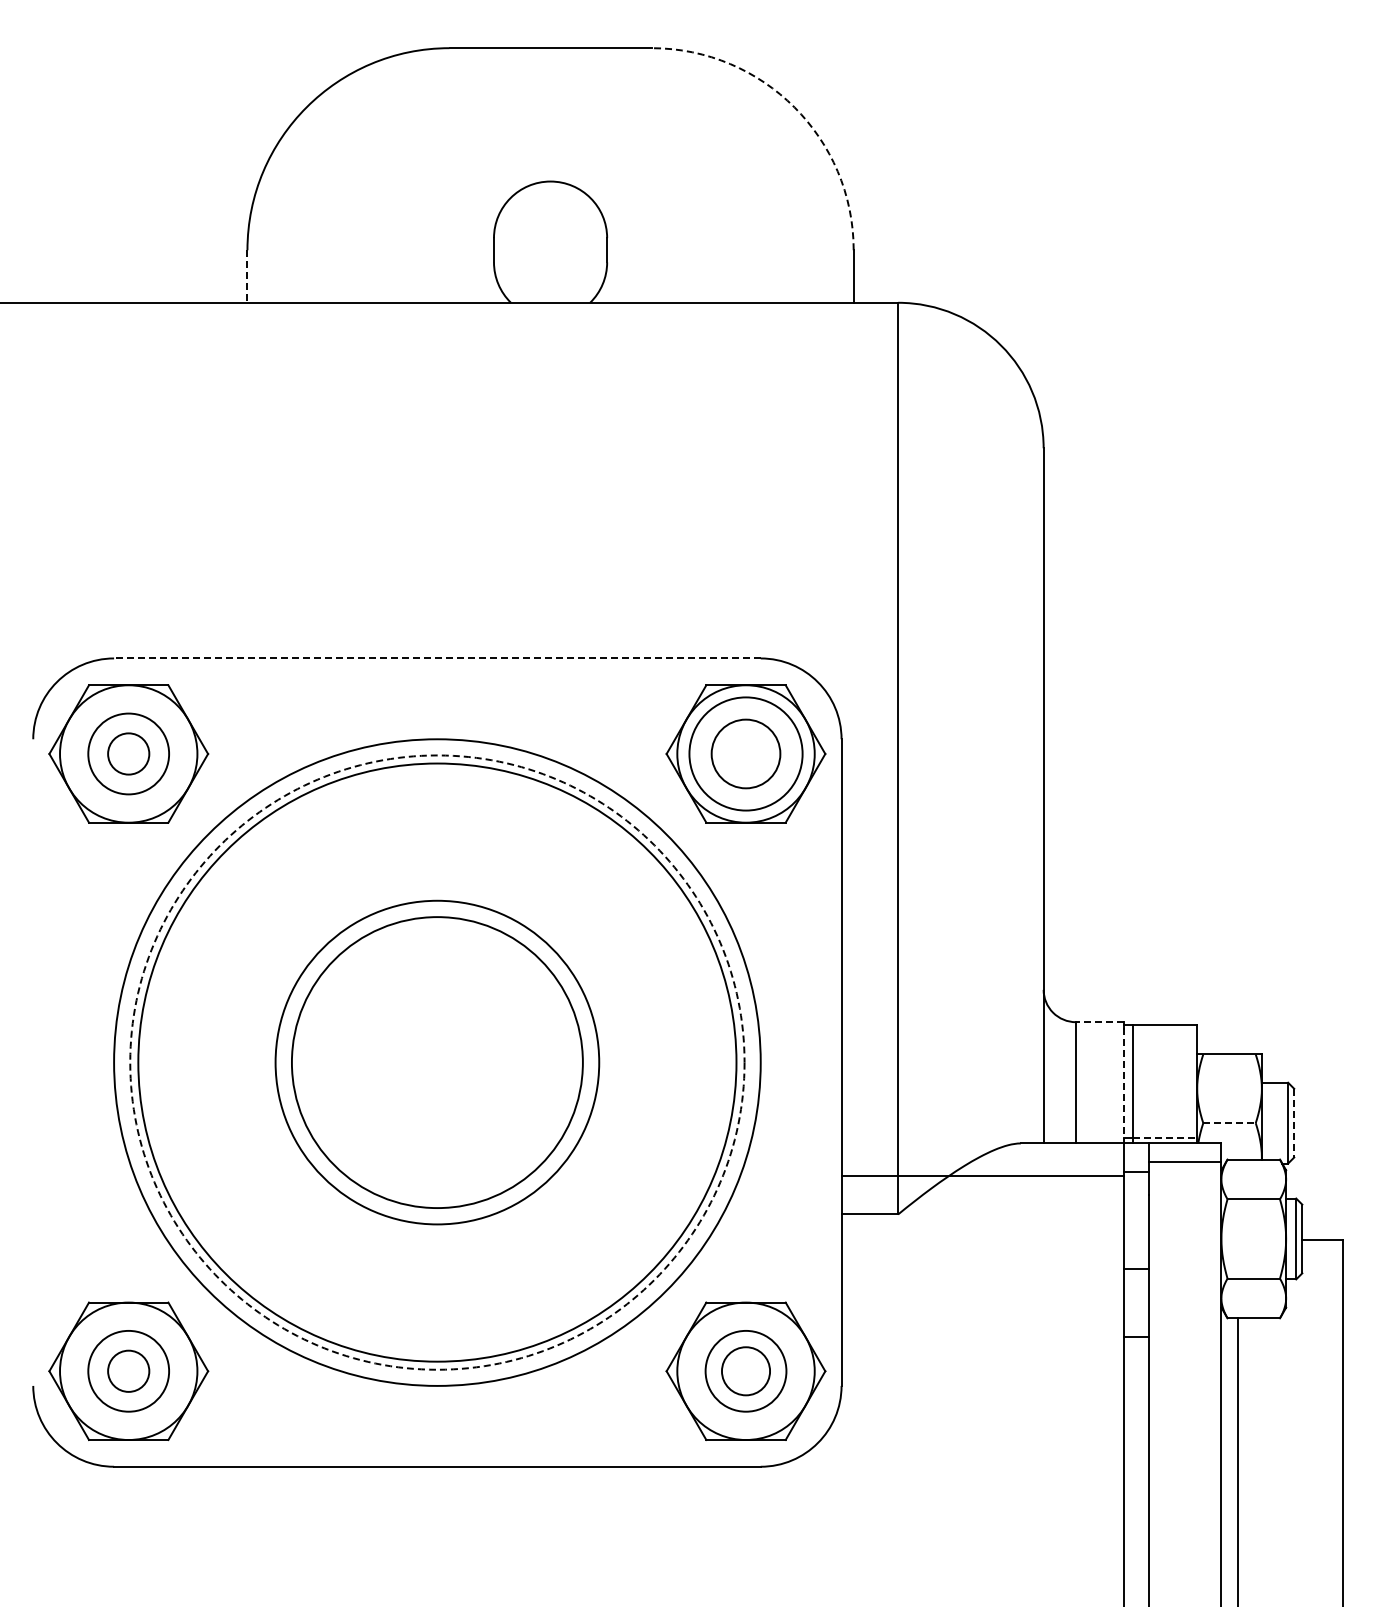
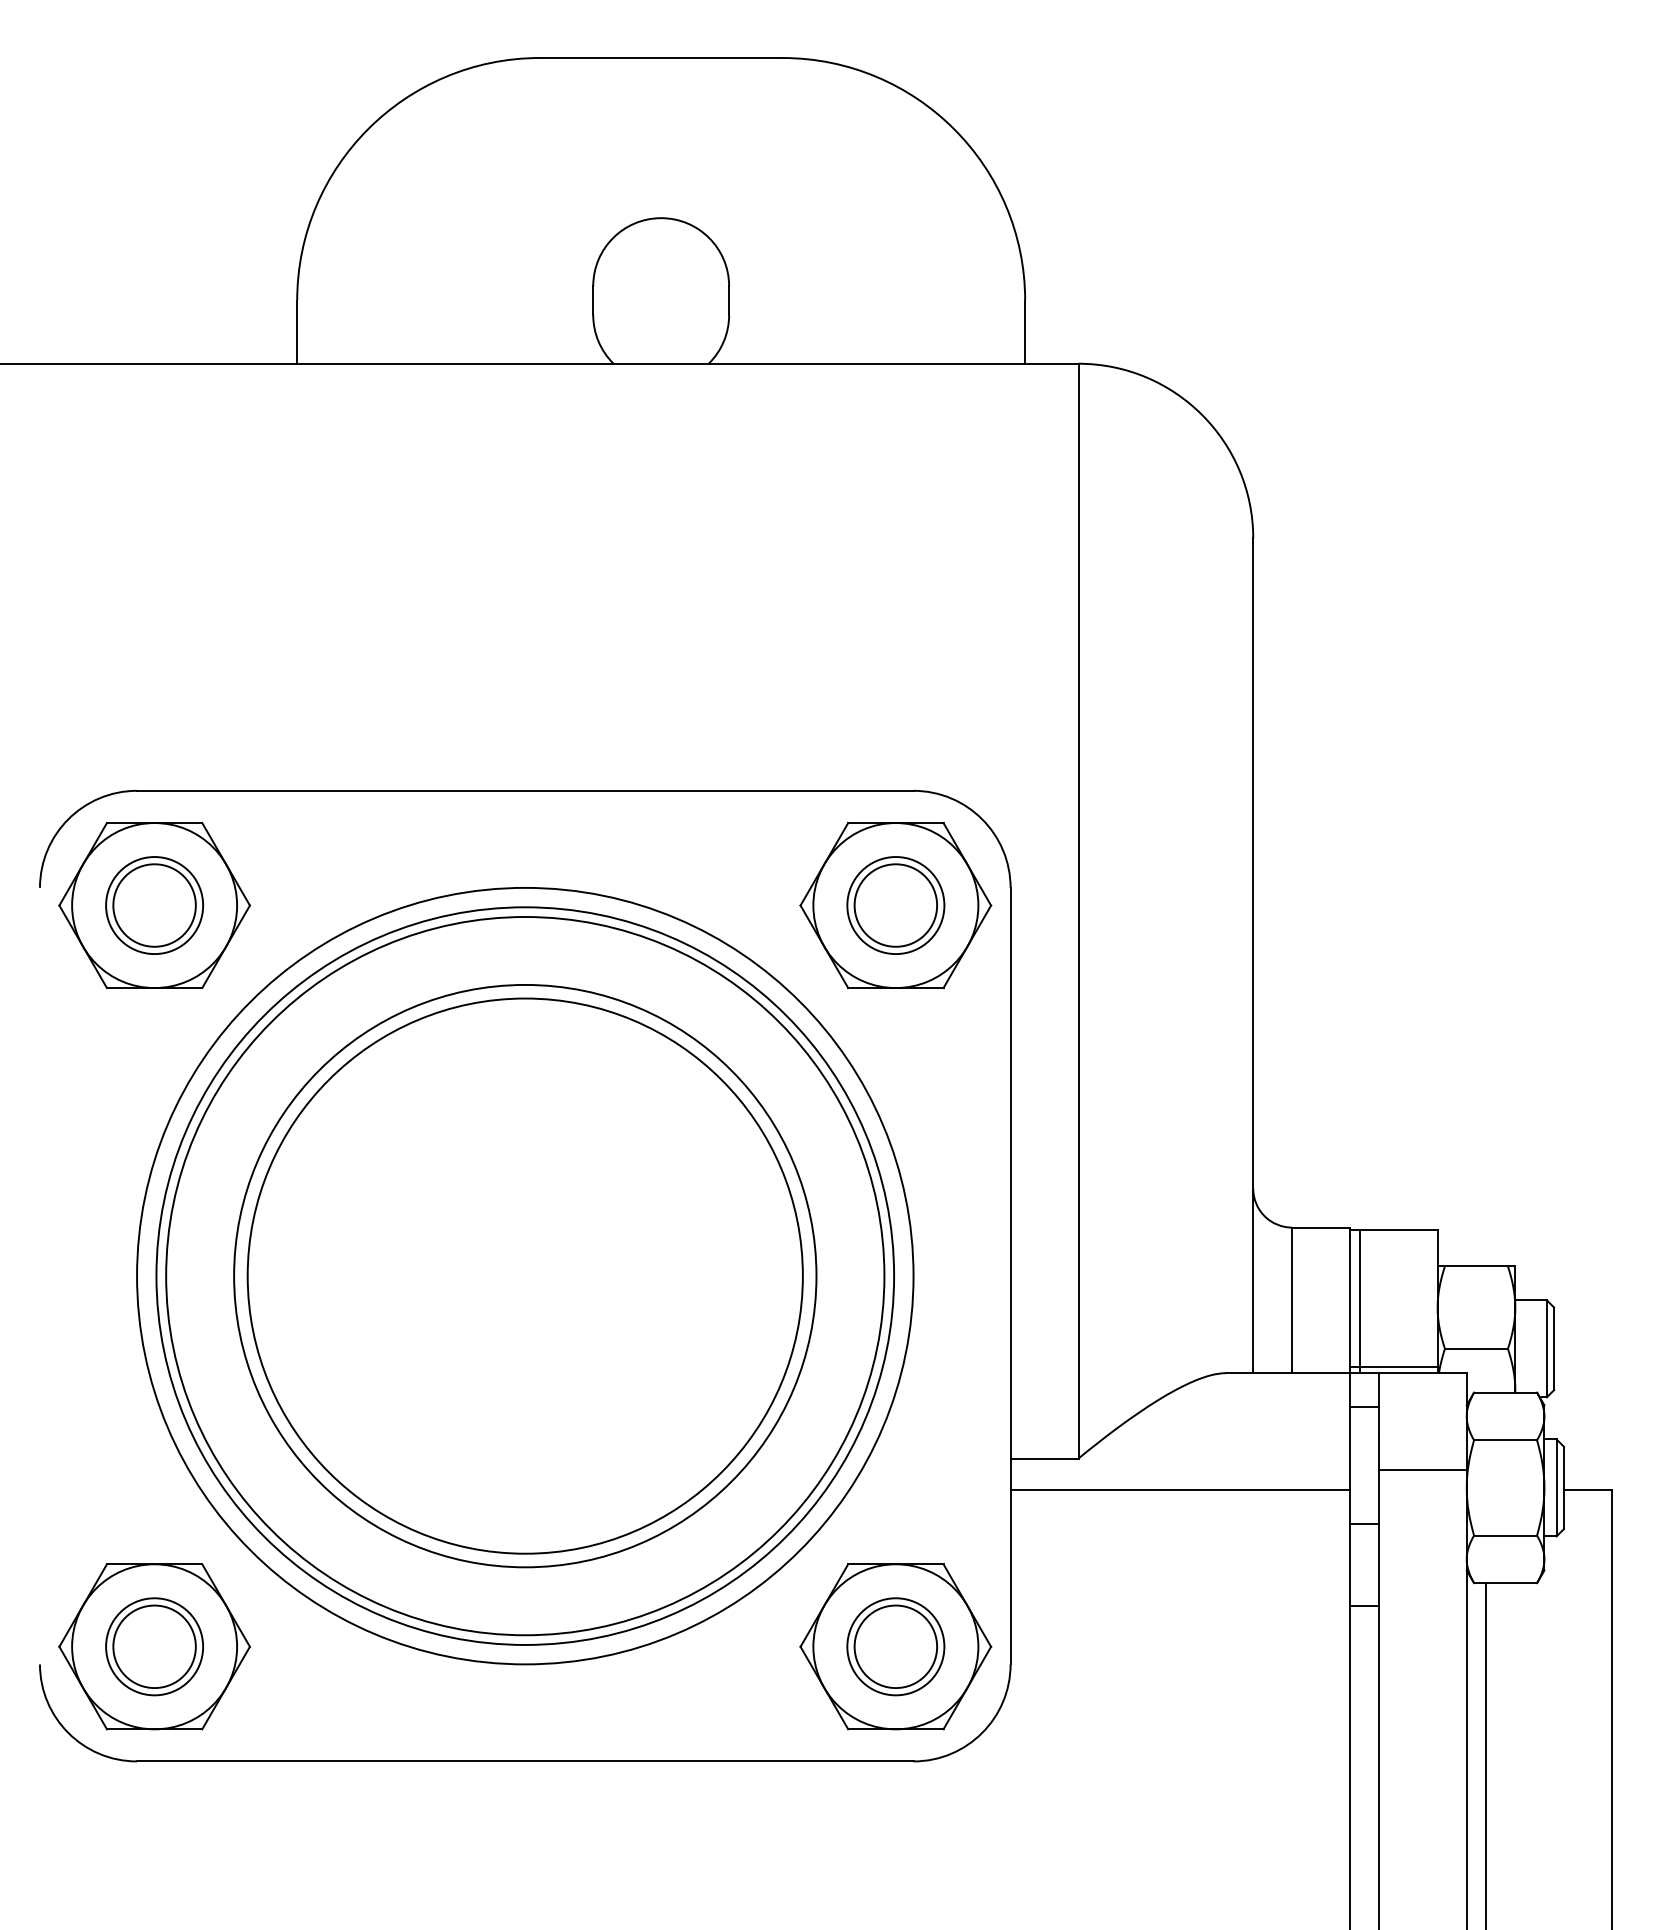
arc: (794, 107) -> (954, 129), dashed -> solid
line: (247, 277) -> (297, 333), dashed -> solid
line: (436, 658) -> (524, 790), dashed -> solid
circle: (128, 753) -> (154, 904), size x1.67
circle: (745, 753) -> (895, 904), size x0.71
line: (1099, 1022) -> (1320, 1227), dashed -> solid
circle: (436, 1062) -> (524, 1276), size x1.67
circle: (437, 1062) -> (525, 1276), dashed -> solid
circle: (437, 1062) -> (525, 1276), size x1.43
line: (1124, 1086) -> (1350, 1304), dashed -> solid
line: (1230, 1123) -> (1477, 1349), dashed -> solid
line: (1294, 1123) -> (1554, 1349), dashed -> solid
line: (1165, 1138) -> (1399, 1367), dashed -> solid
line: (1184, 1162) -> (1422, 1470), moved
line: (982, 1176) -> (1179, 1489), moved
circle: (128, 1370) -> (154, 1645), size x1.67
circle: (745, 1370) -> (895, 1645), size x1.43

